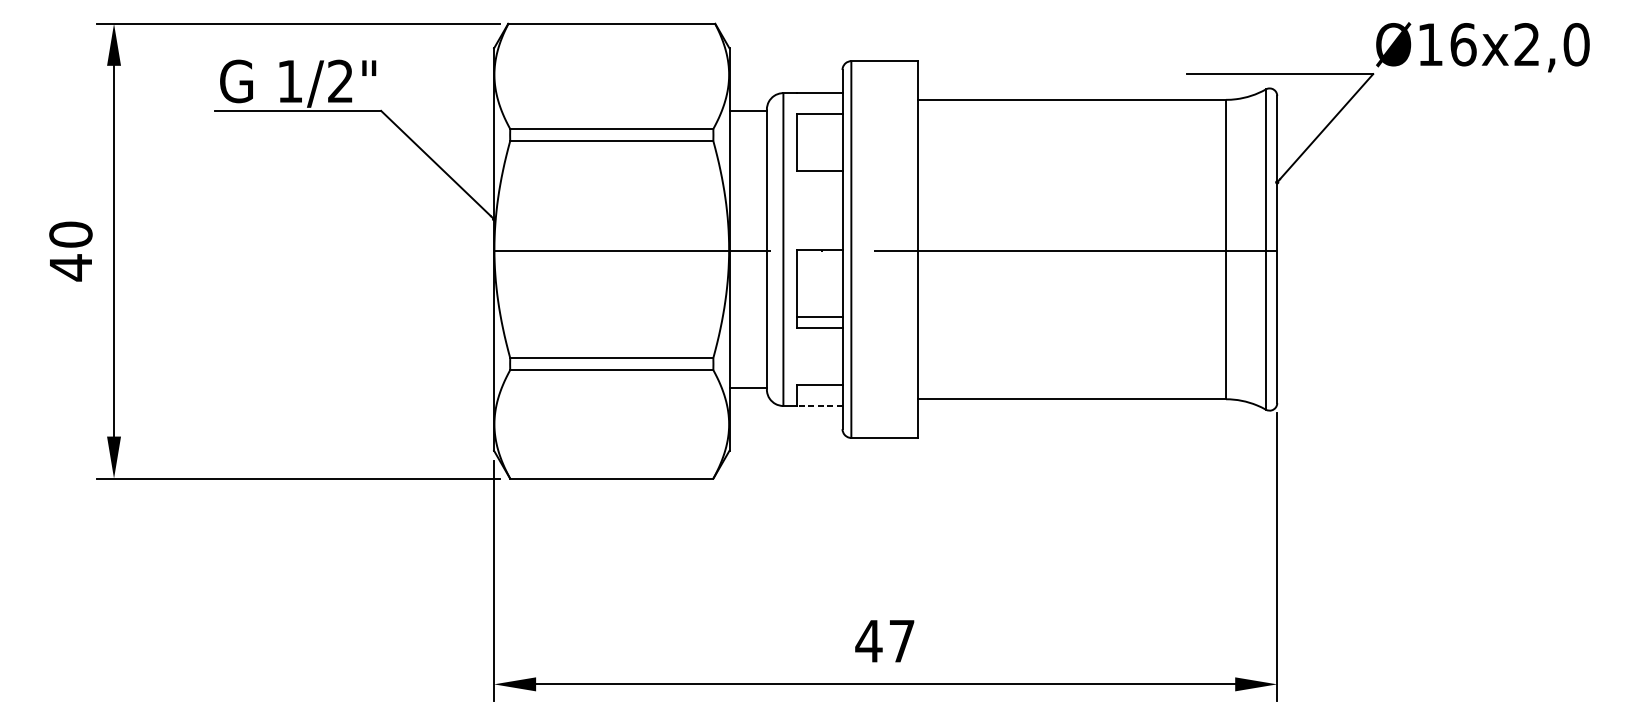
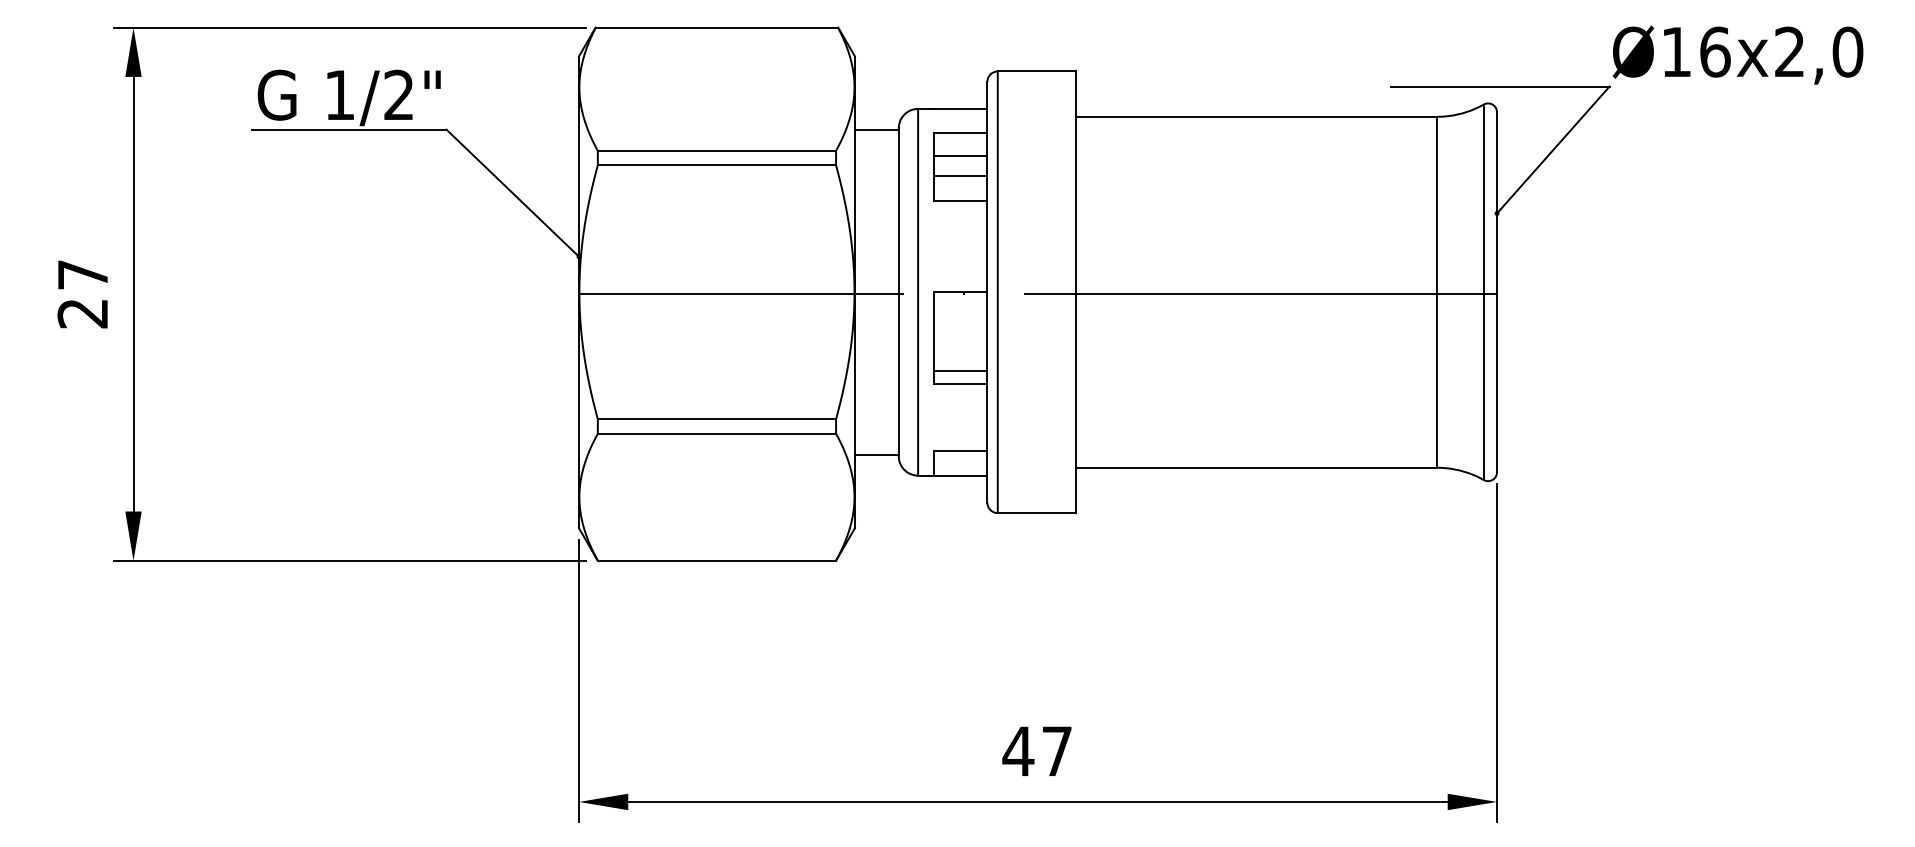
line: (819, 132) -> (960, 155), added
line: (819, 149) -> (960, 175), added
text: (70, 251) -> (82, 294), 40 -> 27
line: (819, 405) -> (960, 475), dashed -> solid

